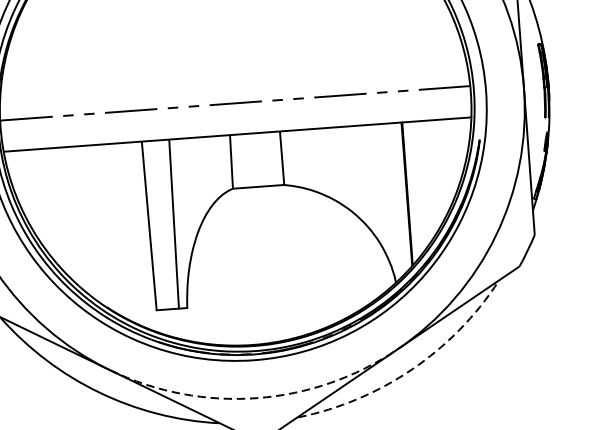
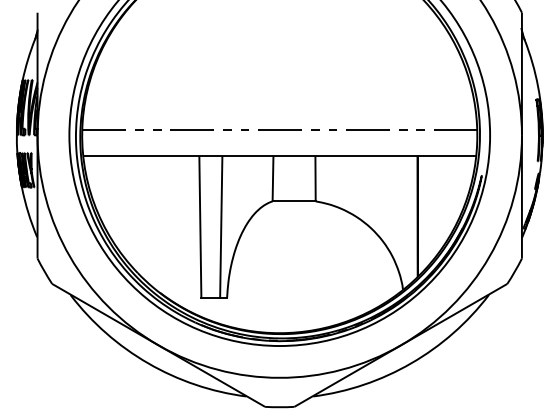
arc: (412, 369) -> (411, 363), dashed -> solid
arc: (256, 397) -> (279, 377), dashed -> solid

